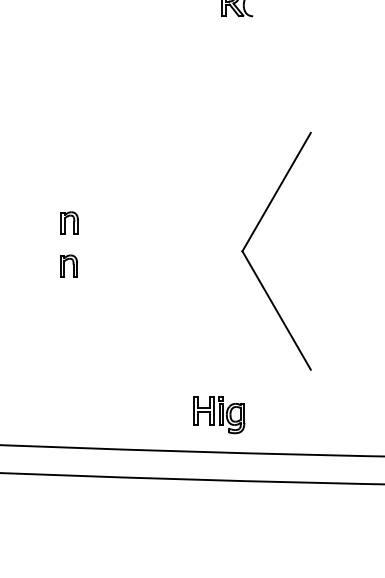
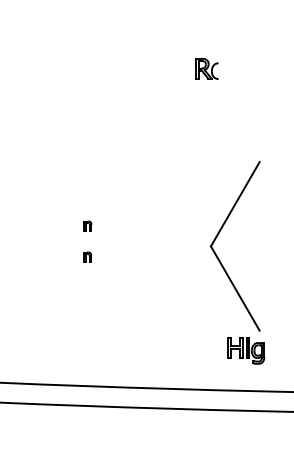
part: (69, 221) -> (87, 225), size x0.6
part: (69, 265) -> (87, 256), size x0.6
part: (219, 414) -> (246, 350), moved

